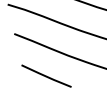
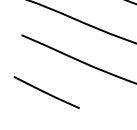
line: (46, 75) -> (46, 91), moved

